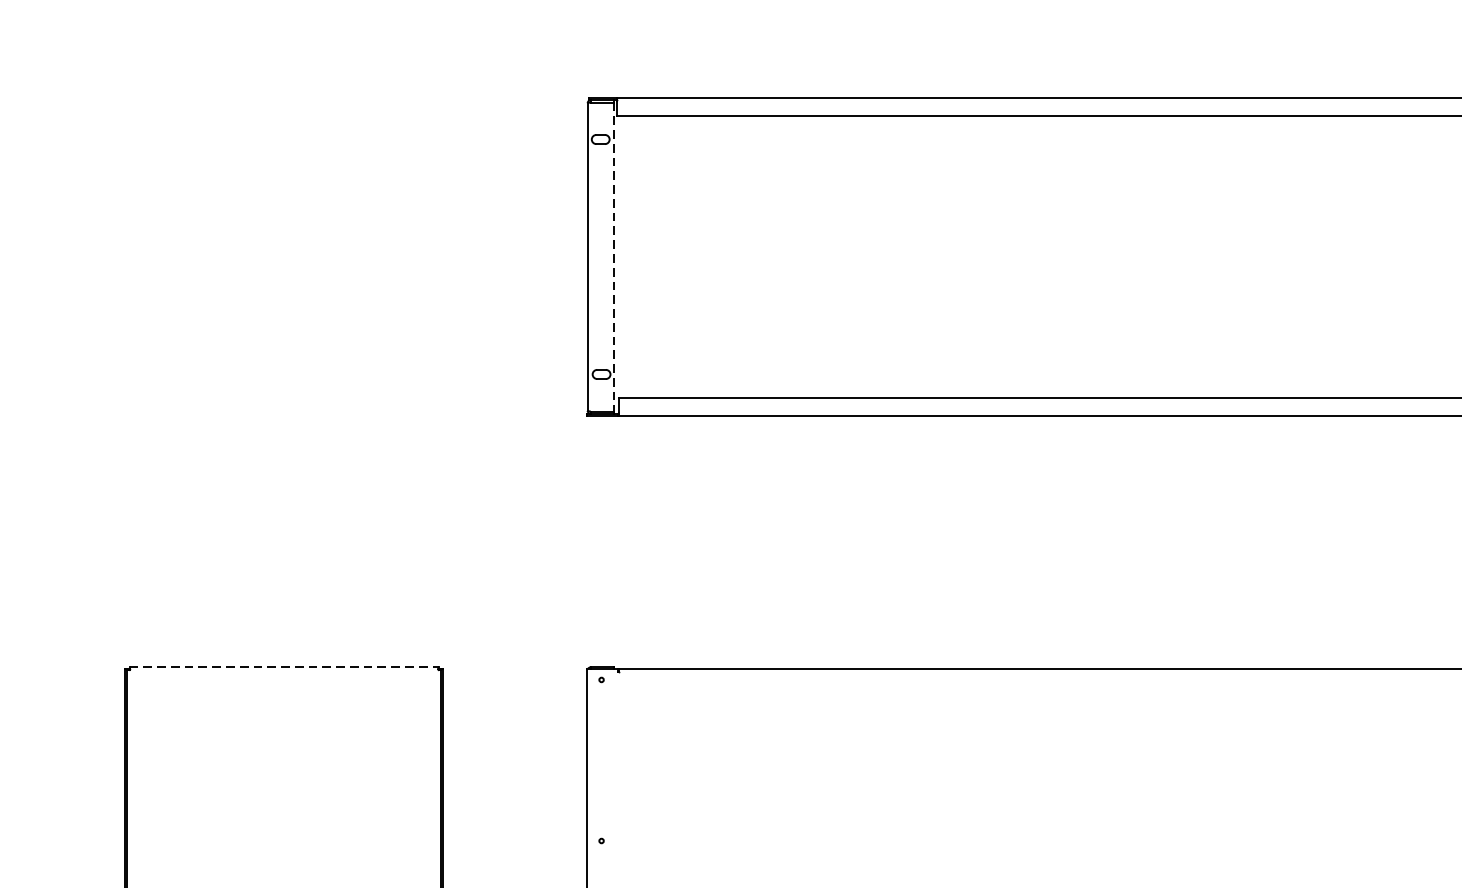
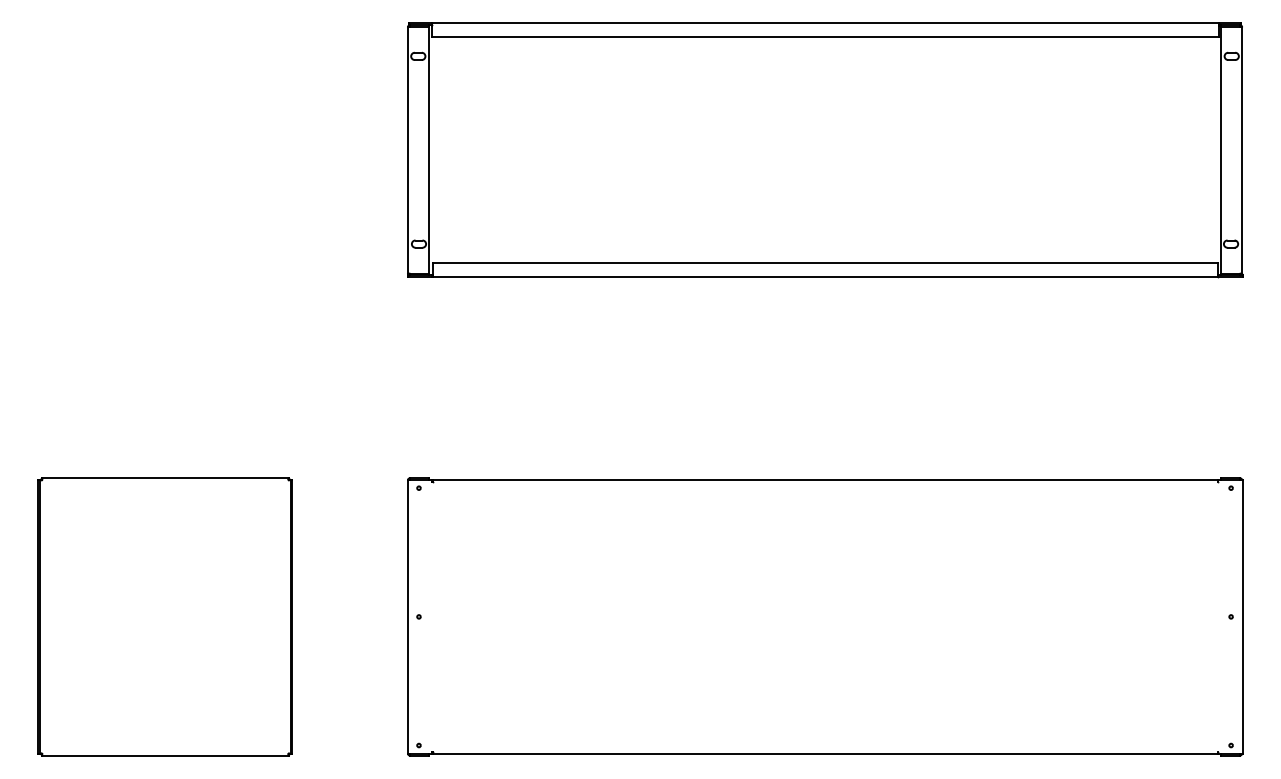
line: (613, 257) -> (428, 150), dashed -> solid
line: (284, 667) -> (165, 478), dashed -> solid

